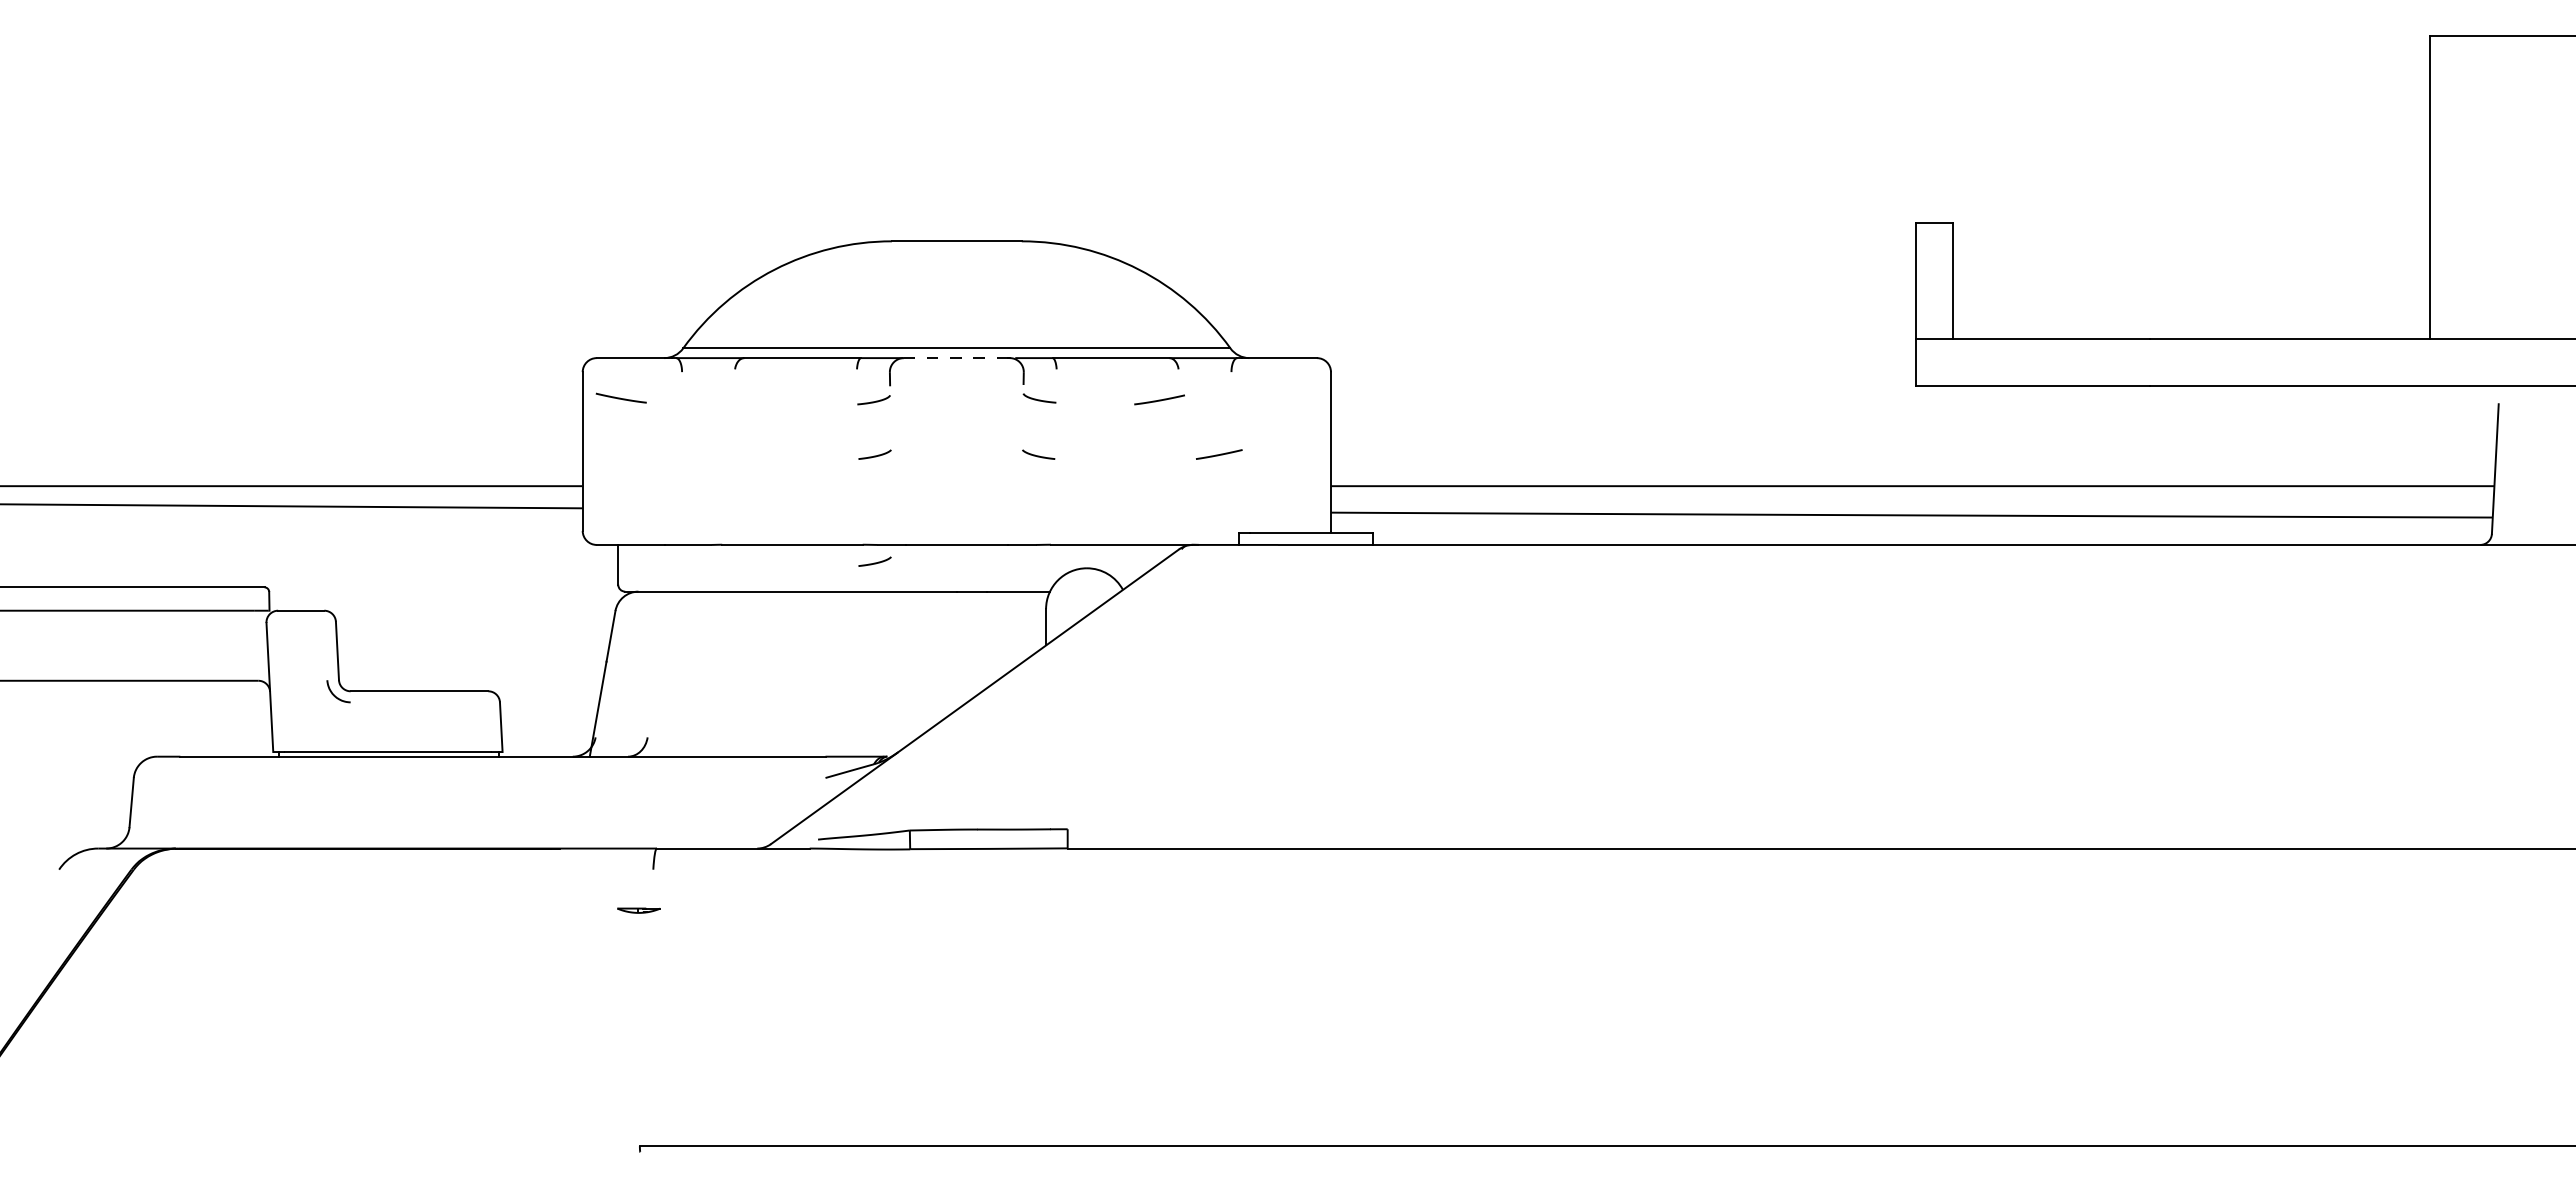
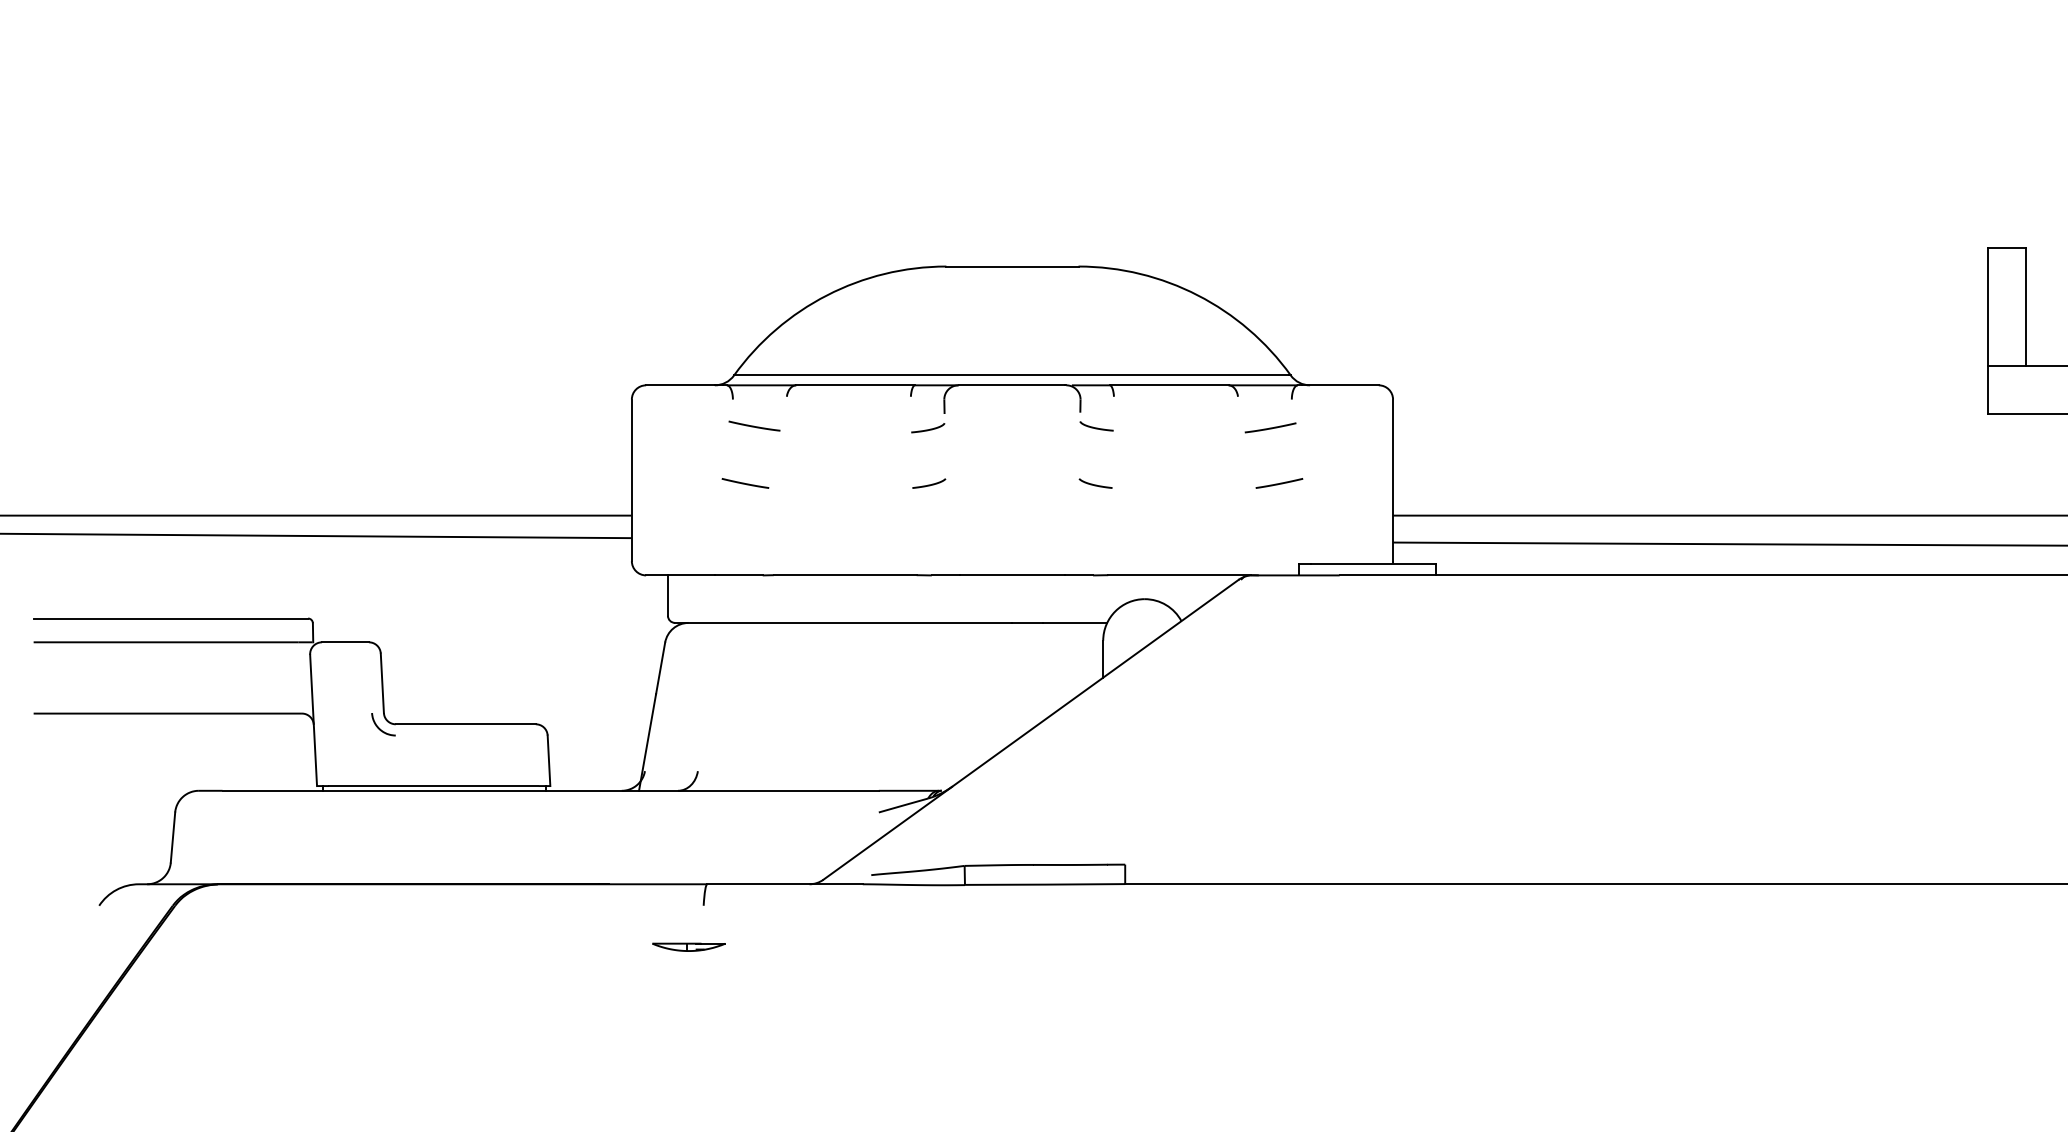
line: (956, 358) -> (1012, 385), dashed -> solid
line: (620, 397) -> (753, 425), moved
line: (1159, 399) -> (1270, 427), moved
line: (694, 454) -> (745, 483), added
curve: (874, 562) -> (928, 593), removed
part: (638, 910) -> (688, 947), size x1.67

